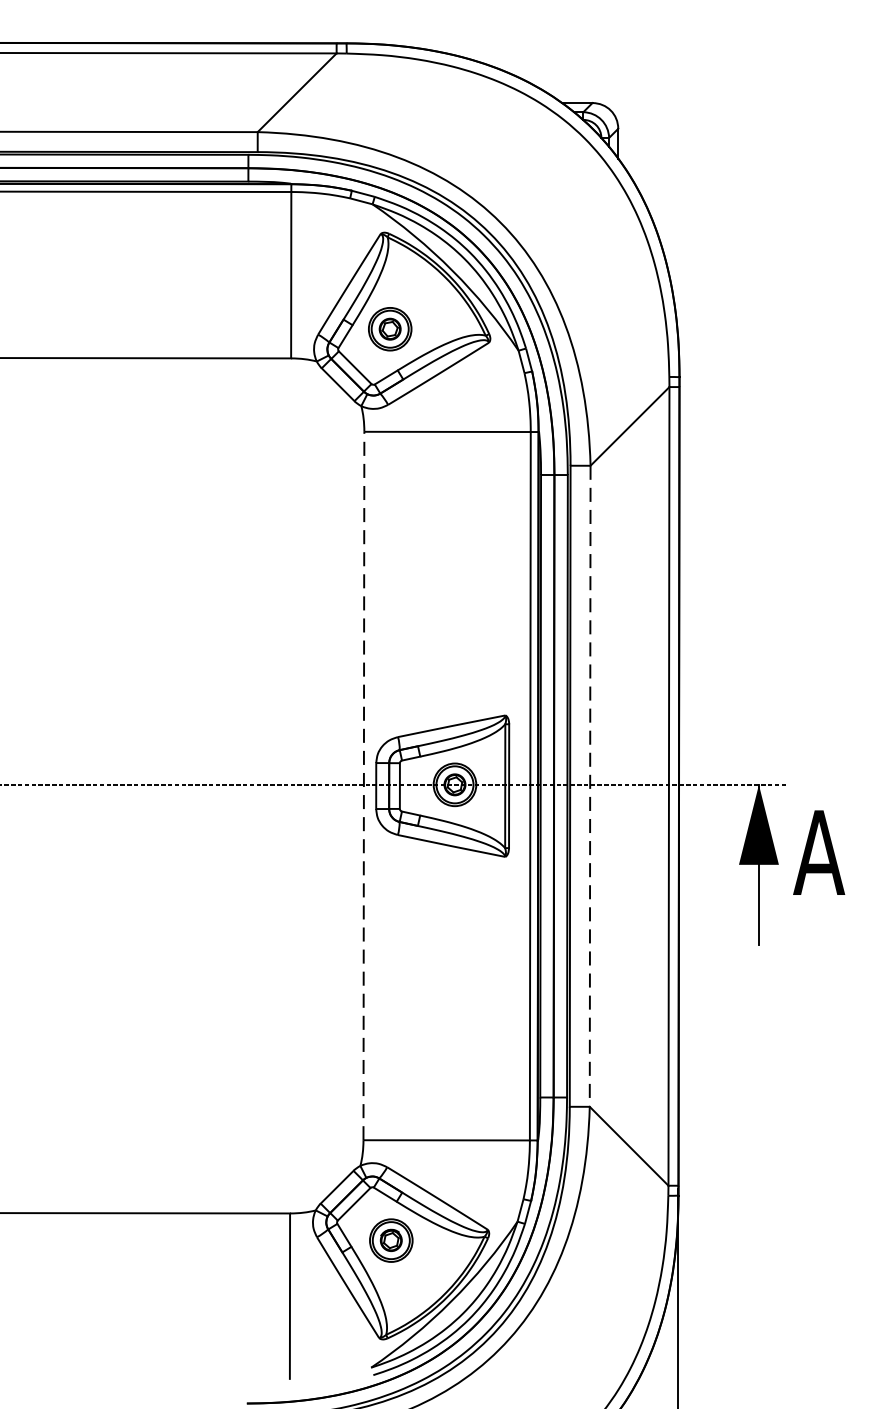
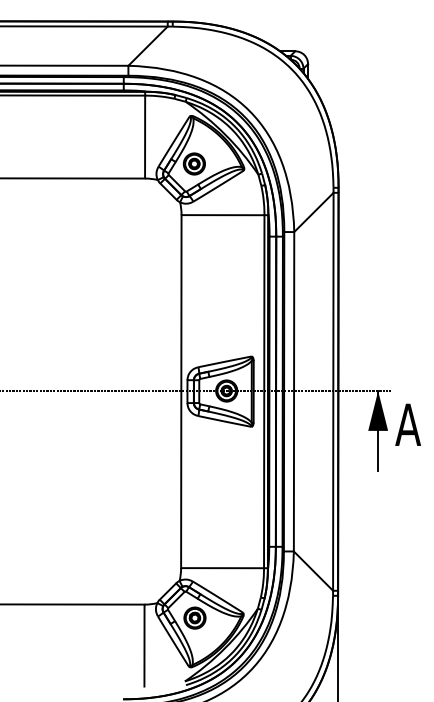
line: (364, 785) -> (181, 391), dashed -> solid
line: (591, 785) -> (294, 391), dashed -> solid

